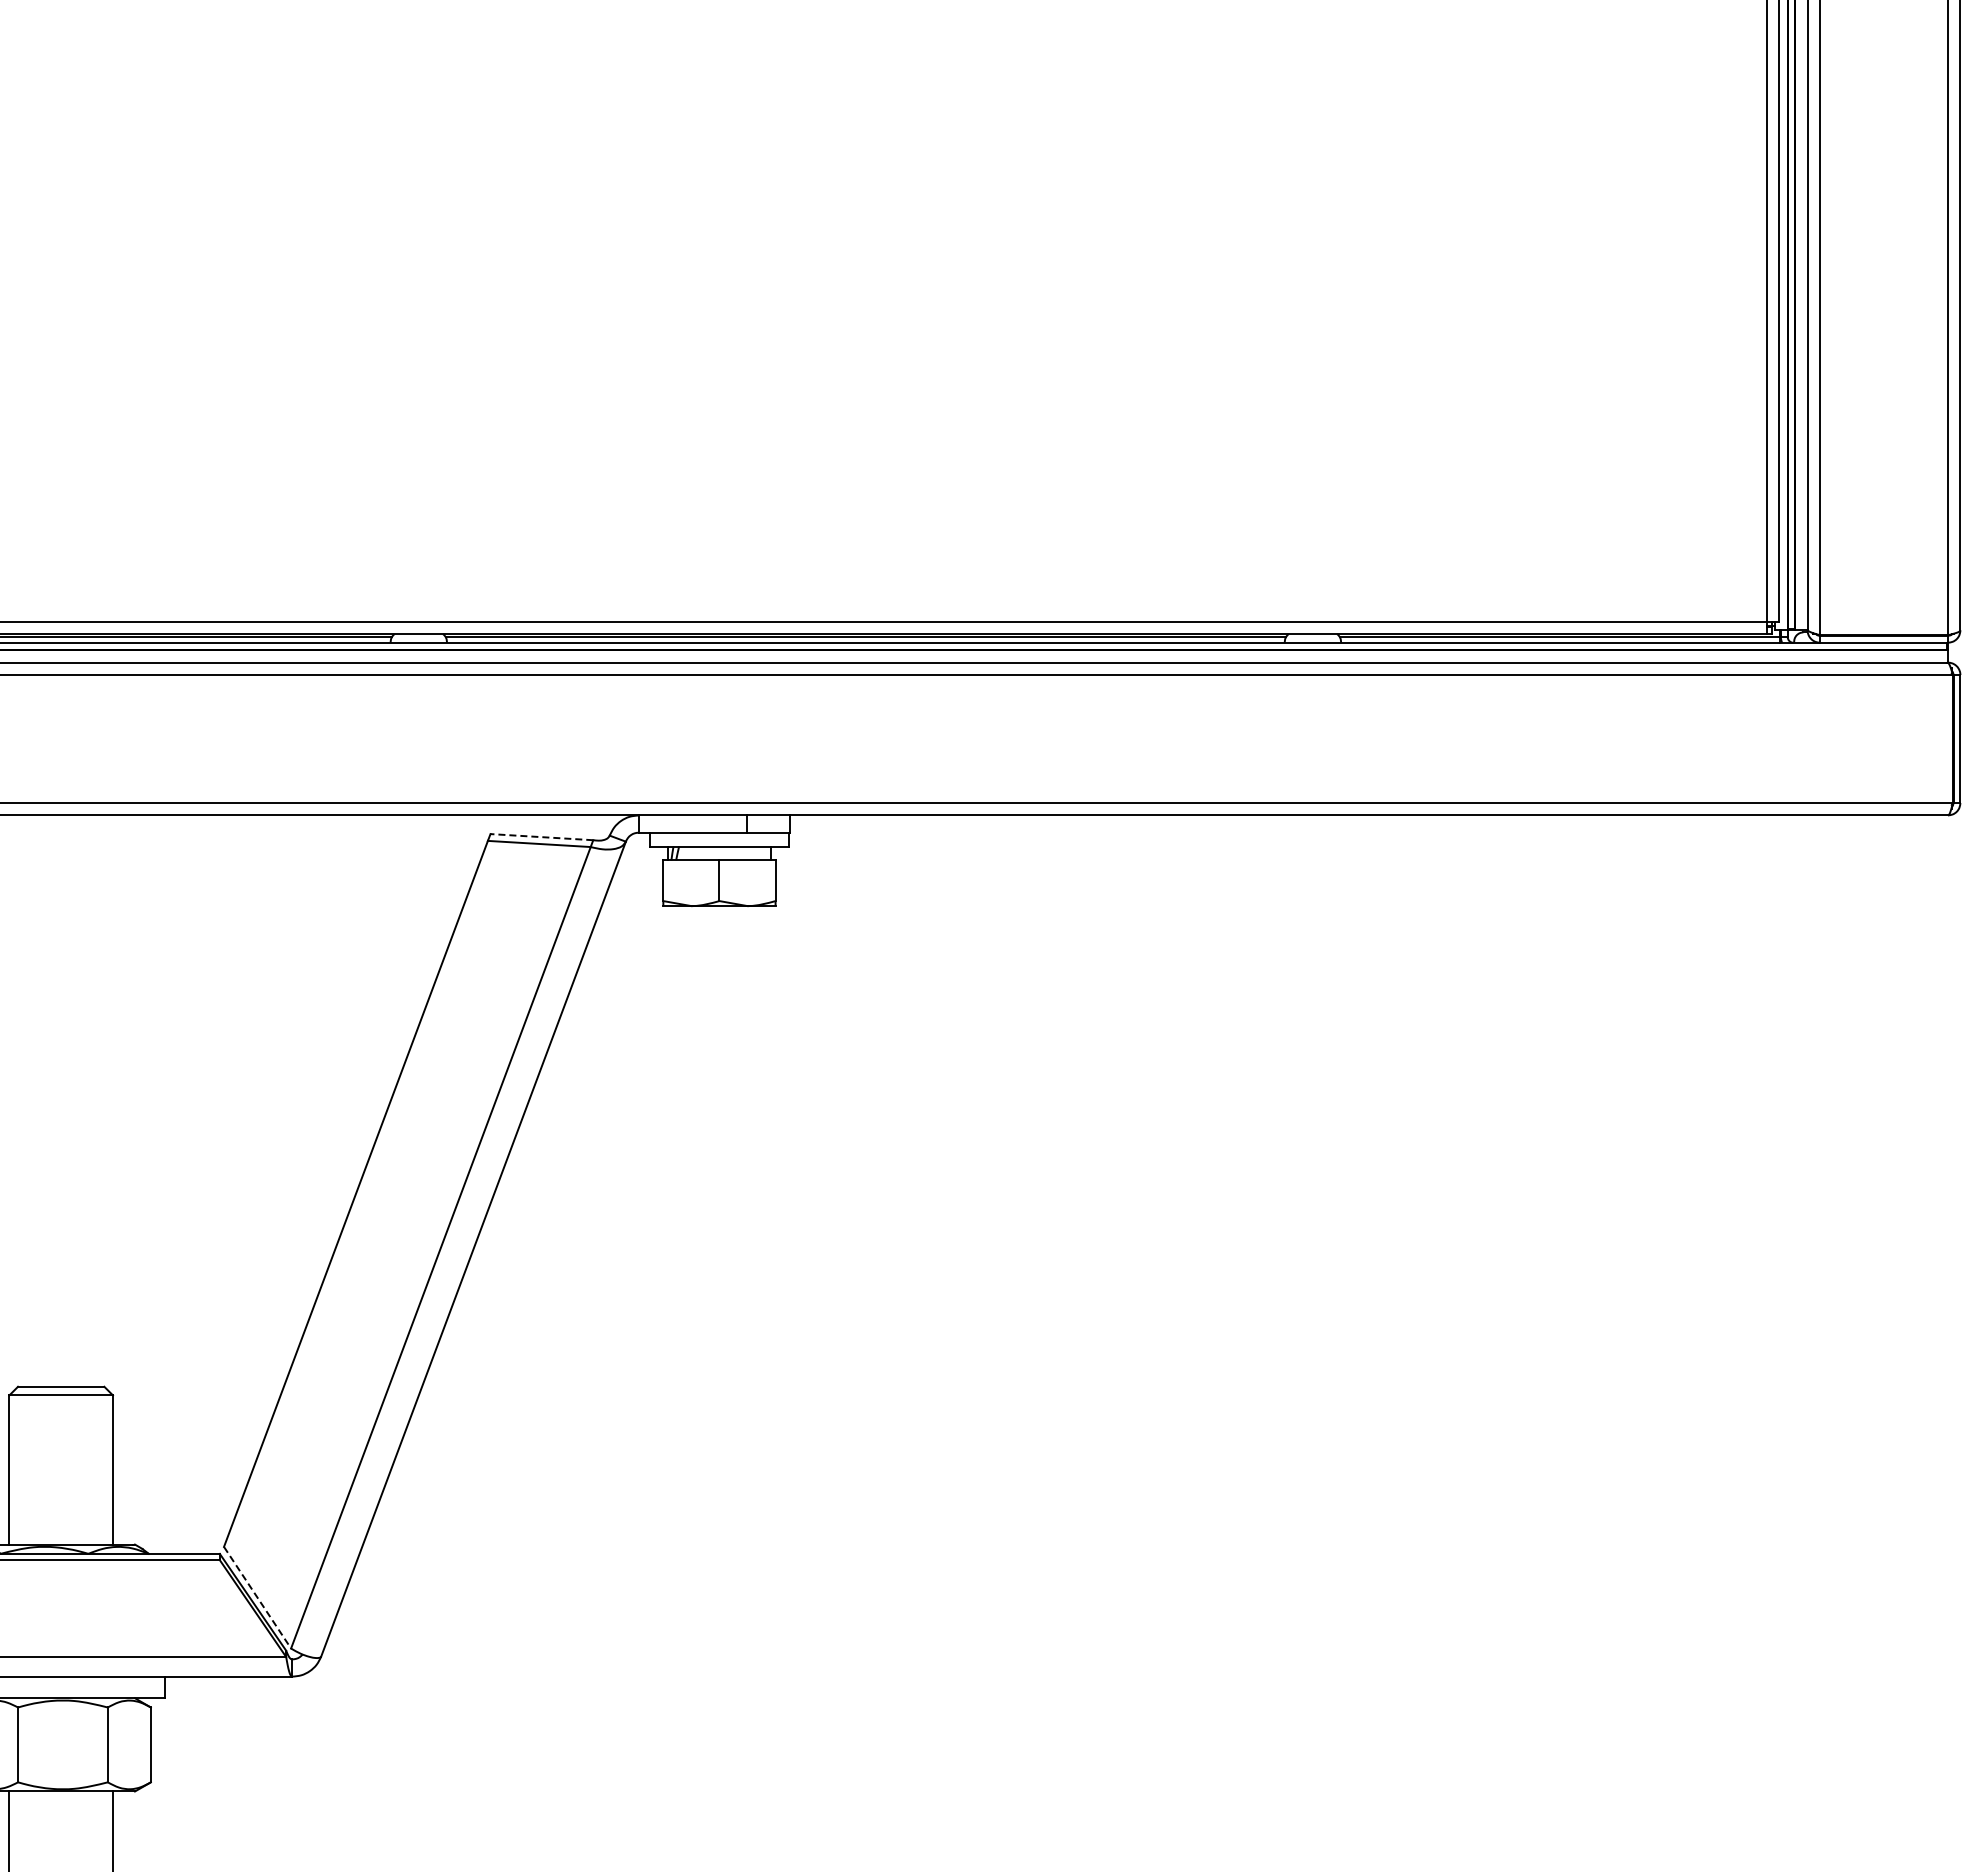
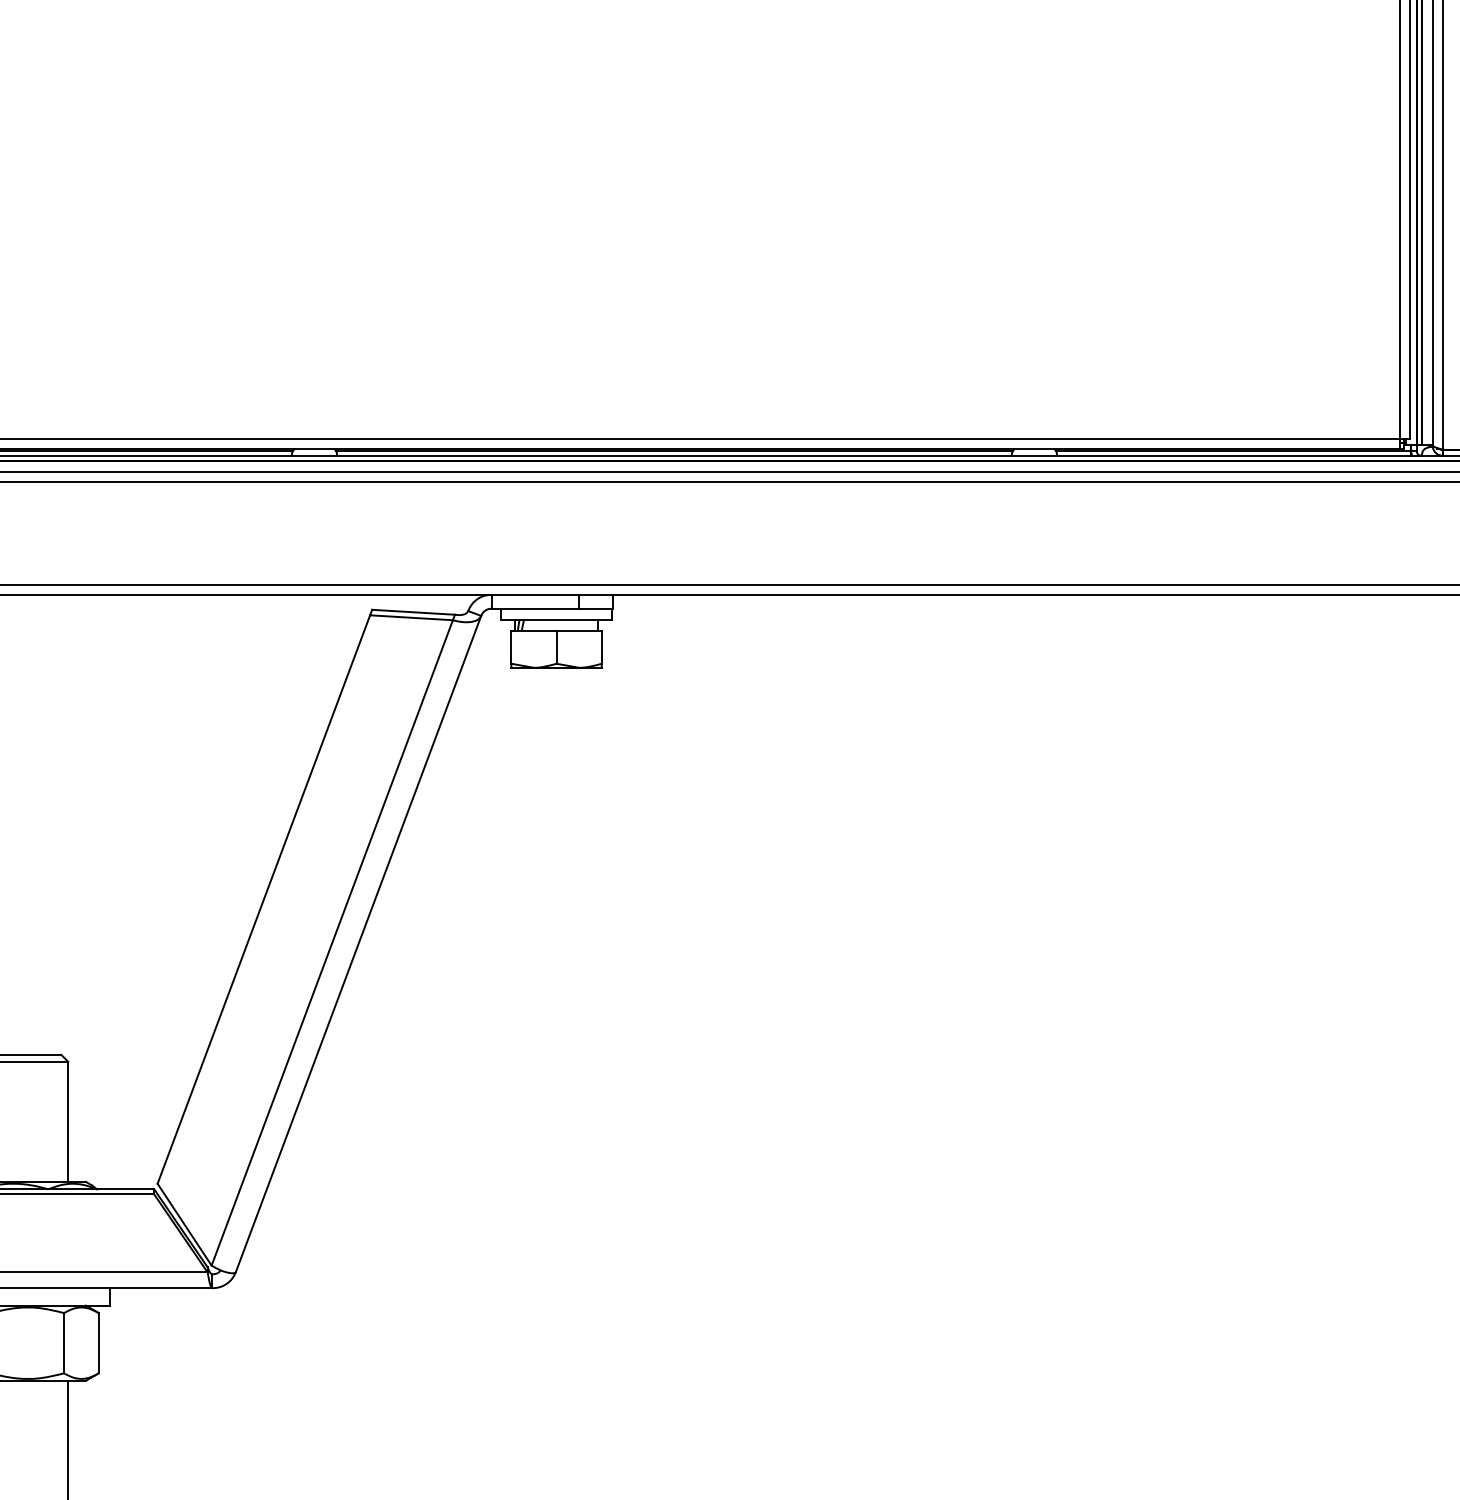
line: (541, 837) -> (413, 612), dashed -> solid
line: (257, 1597) -> (184, 1224), dashed -> solid

